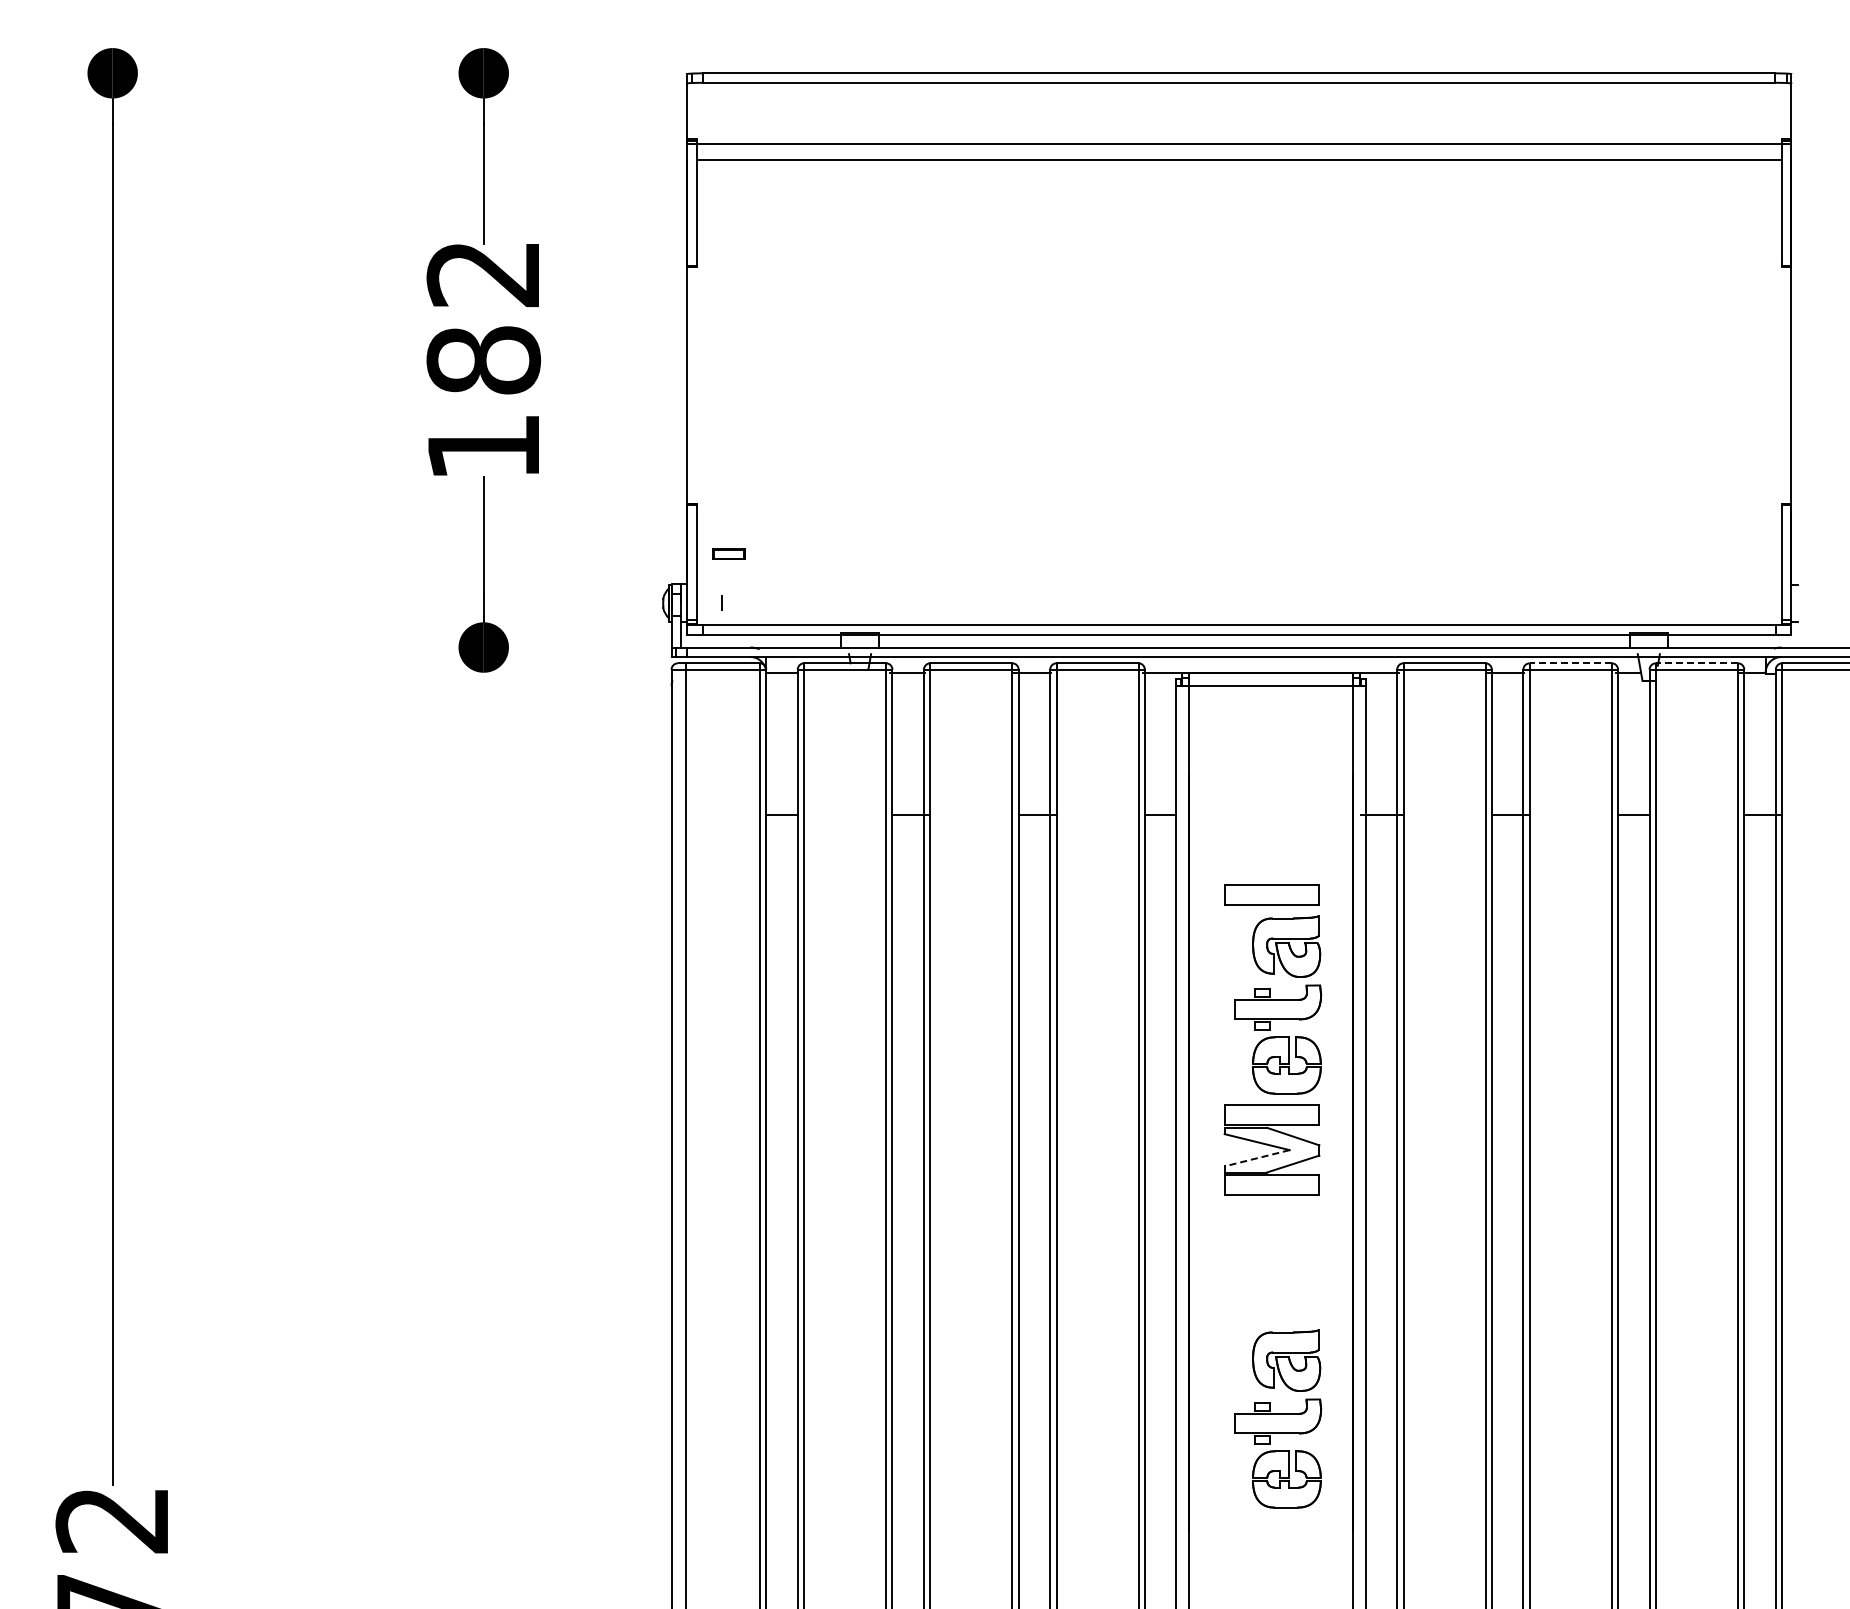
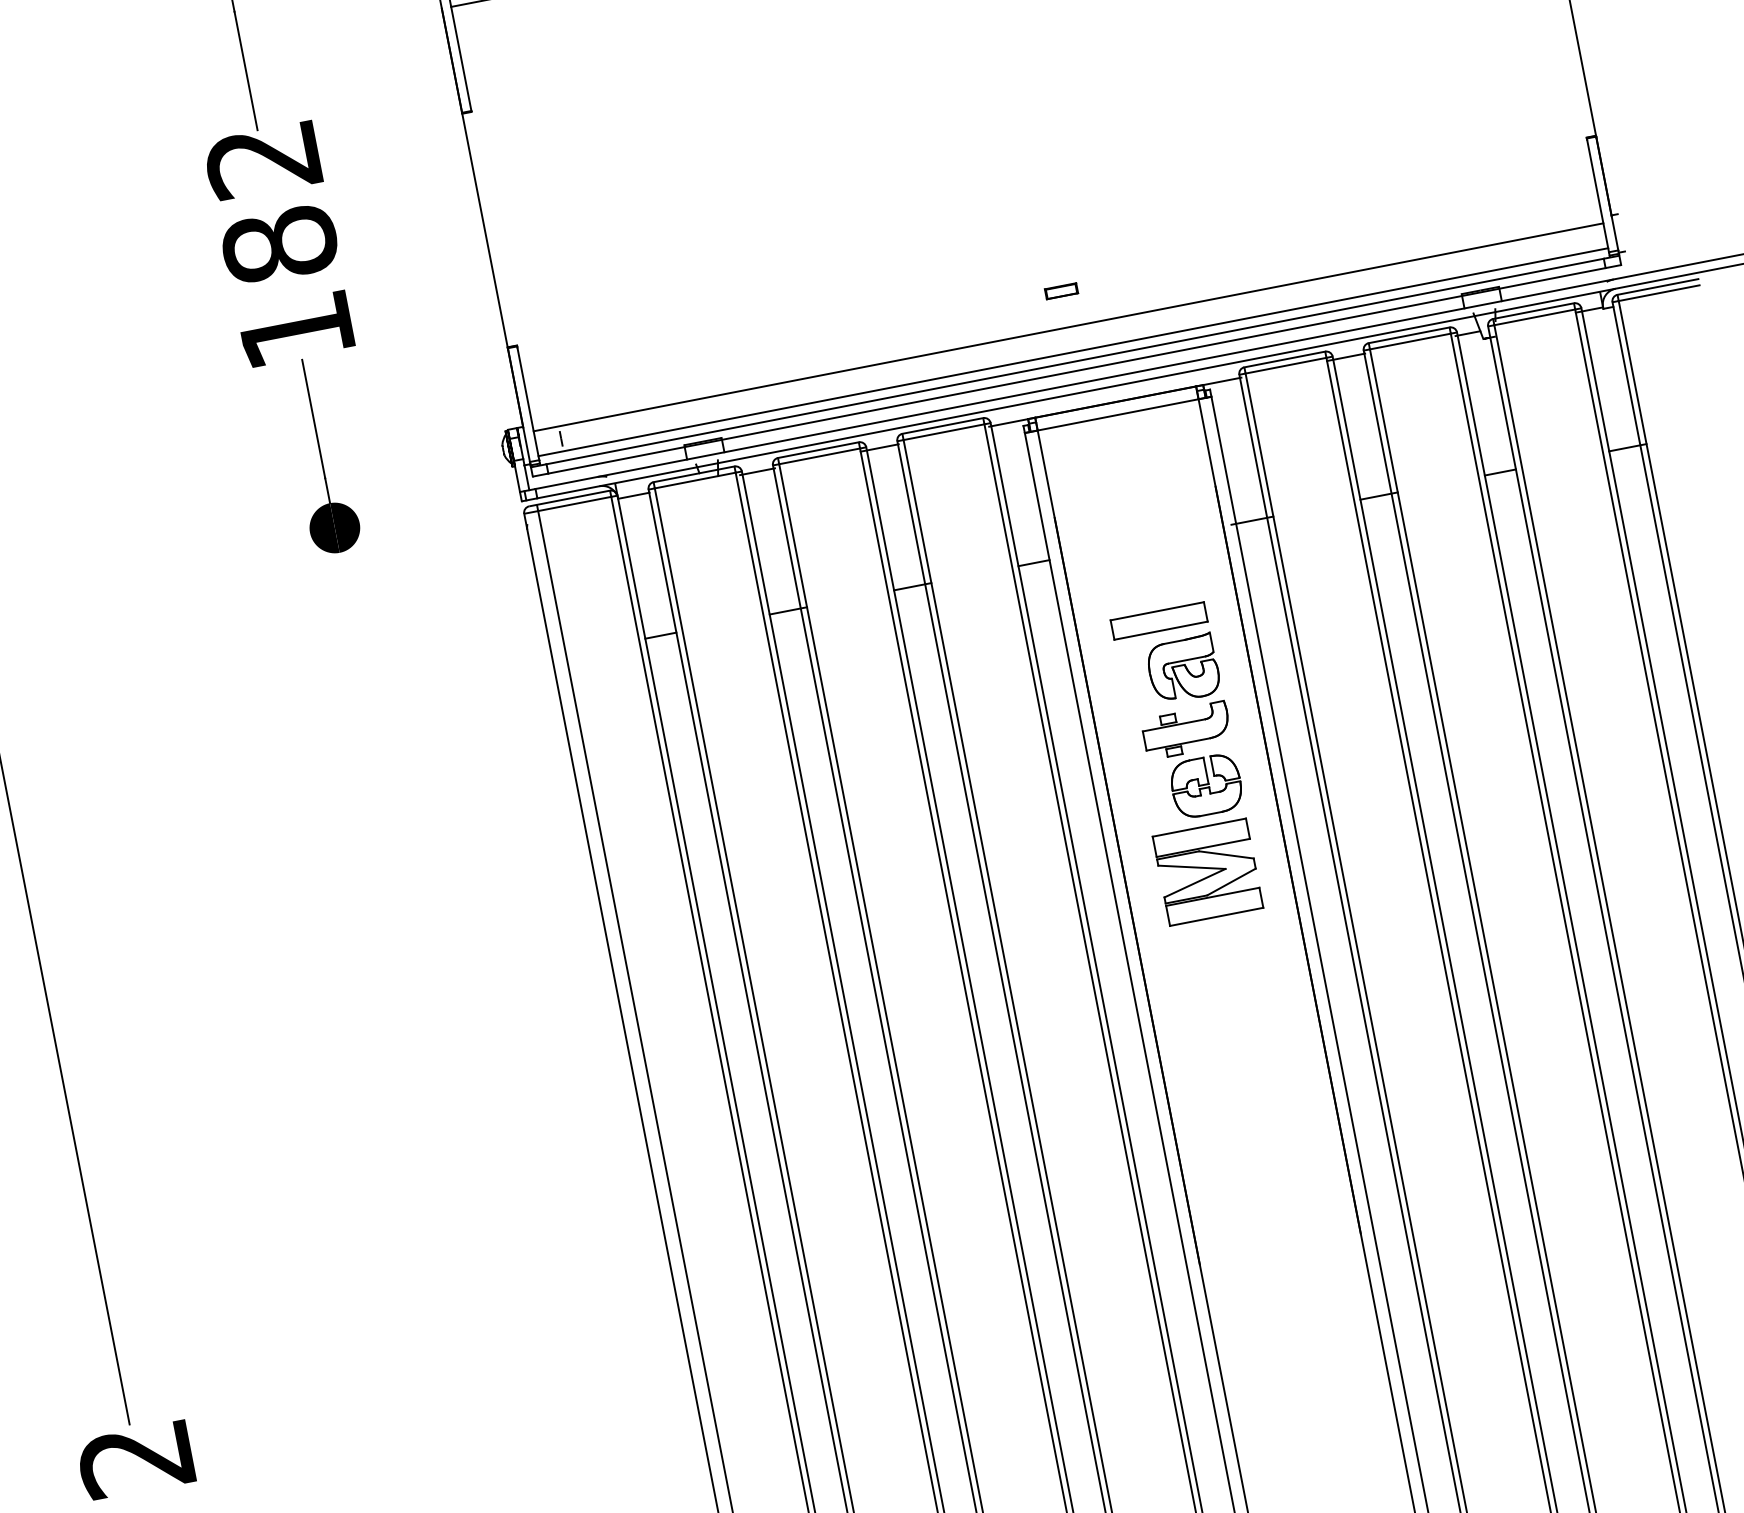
part: (728, 553) -> (1060, 290), moved
line: (1238, 590) -> (1067, 327), added
line: (1238, 615) -> (1072, 351), added
line: (1570, 663) -> (1408, 335), dashed -> solid
line: (1696, 663) -> (1533, 311), dashed -> solid
line: (1257, 1158) -> (1195, 883), dashed -> solid
part: (1278, 1418) -> (1265, 1135), removed

